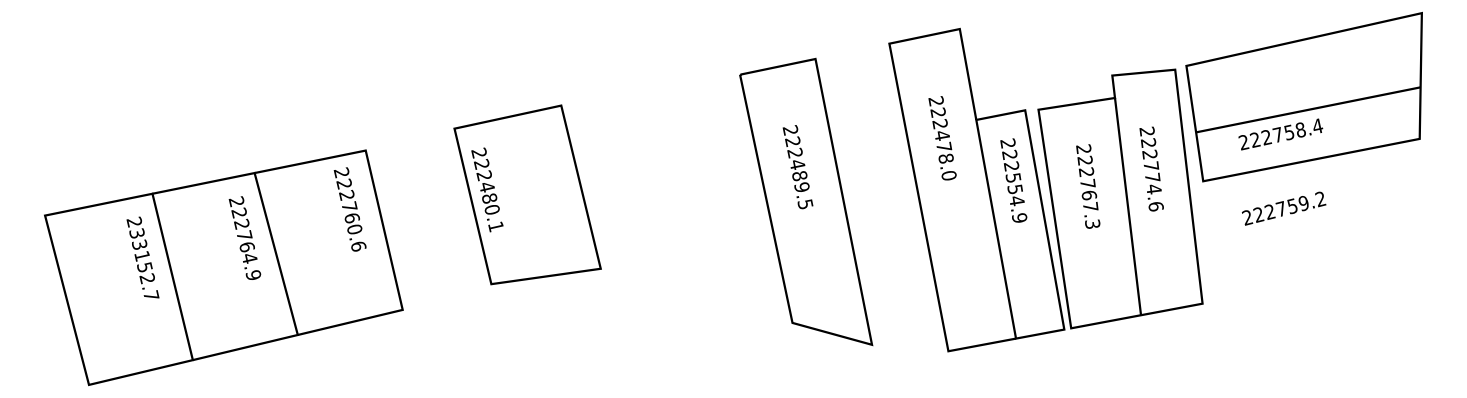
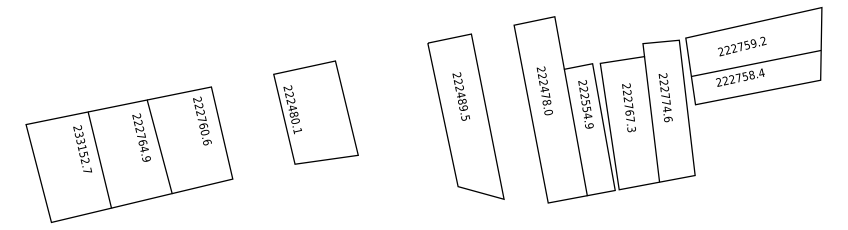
text: (941, 137) -> (544, 90), moved
text: (526, 194) -> (315, 112), moved
text: (1284, 208) -> (742, 46), moved

